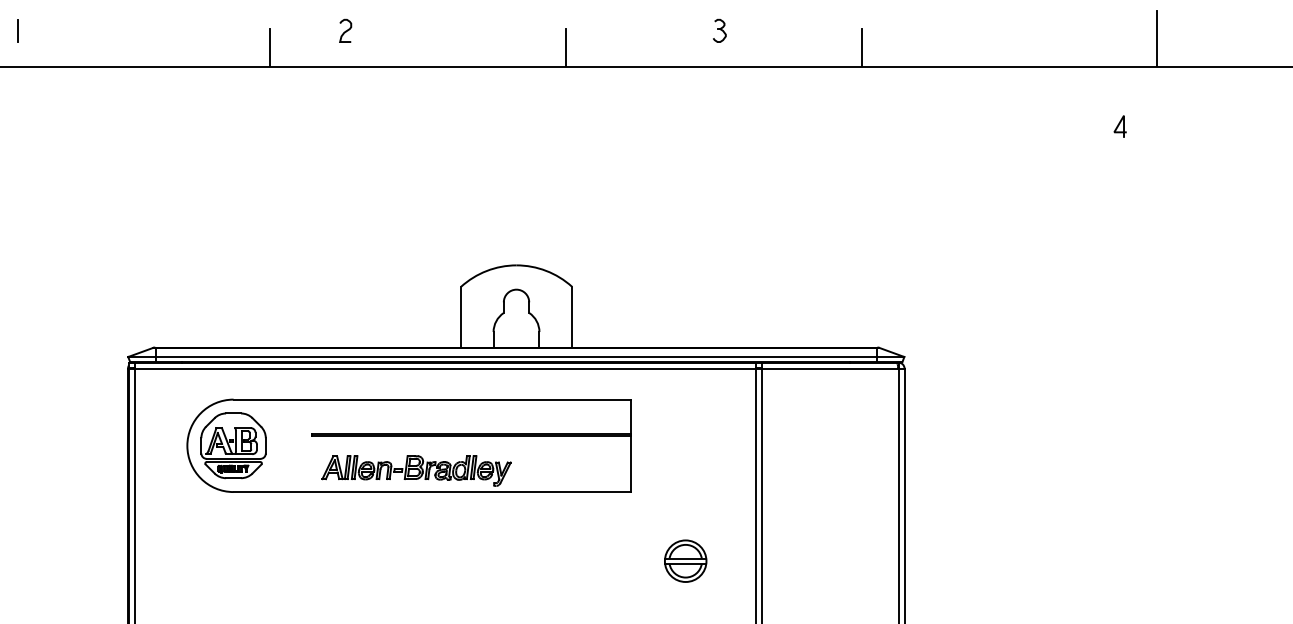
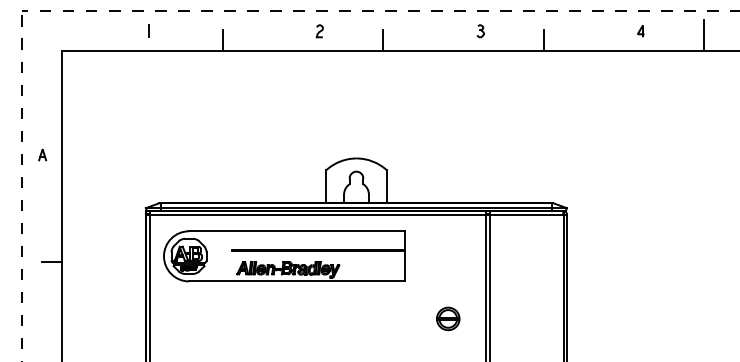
line: (16, 29) -> (148, 30), moved
curve: (345, 31) -> (319, 31), moved
part: (719, 31) -> (480, 31), moved
line: (1119, 127) -> (640, 31), moved
part: (409, 446) -> (284, 256), moved

